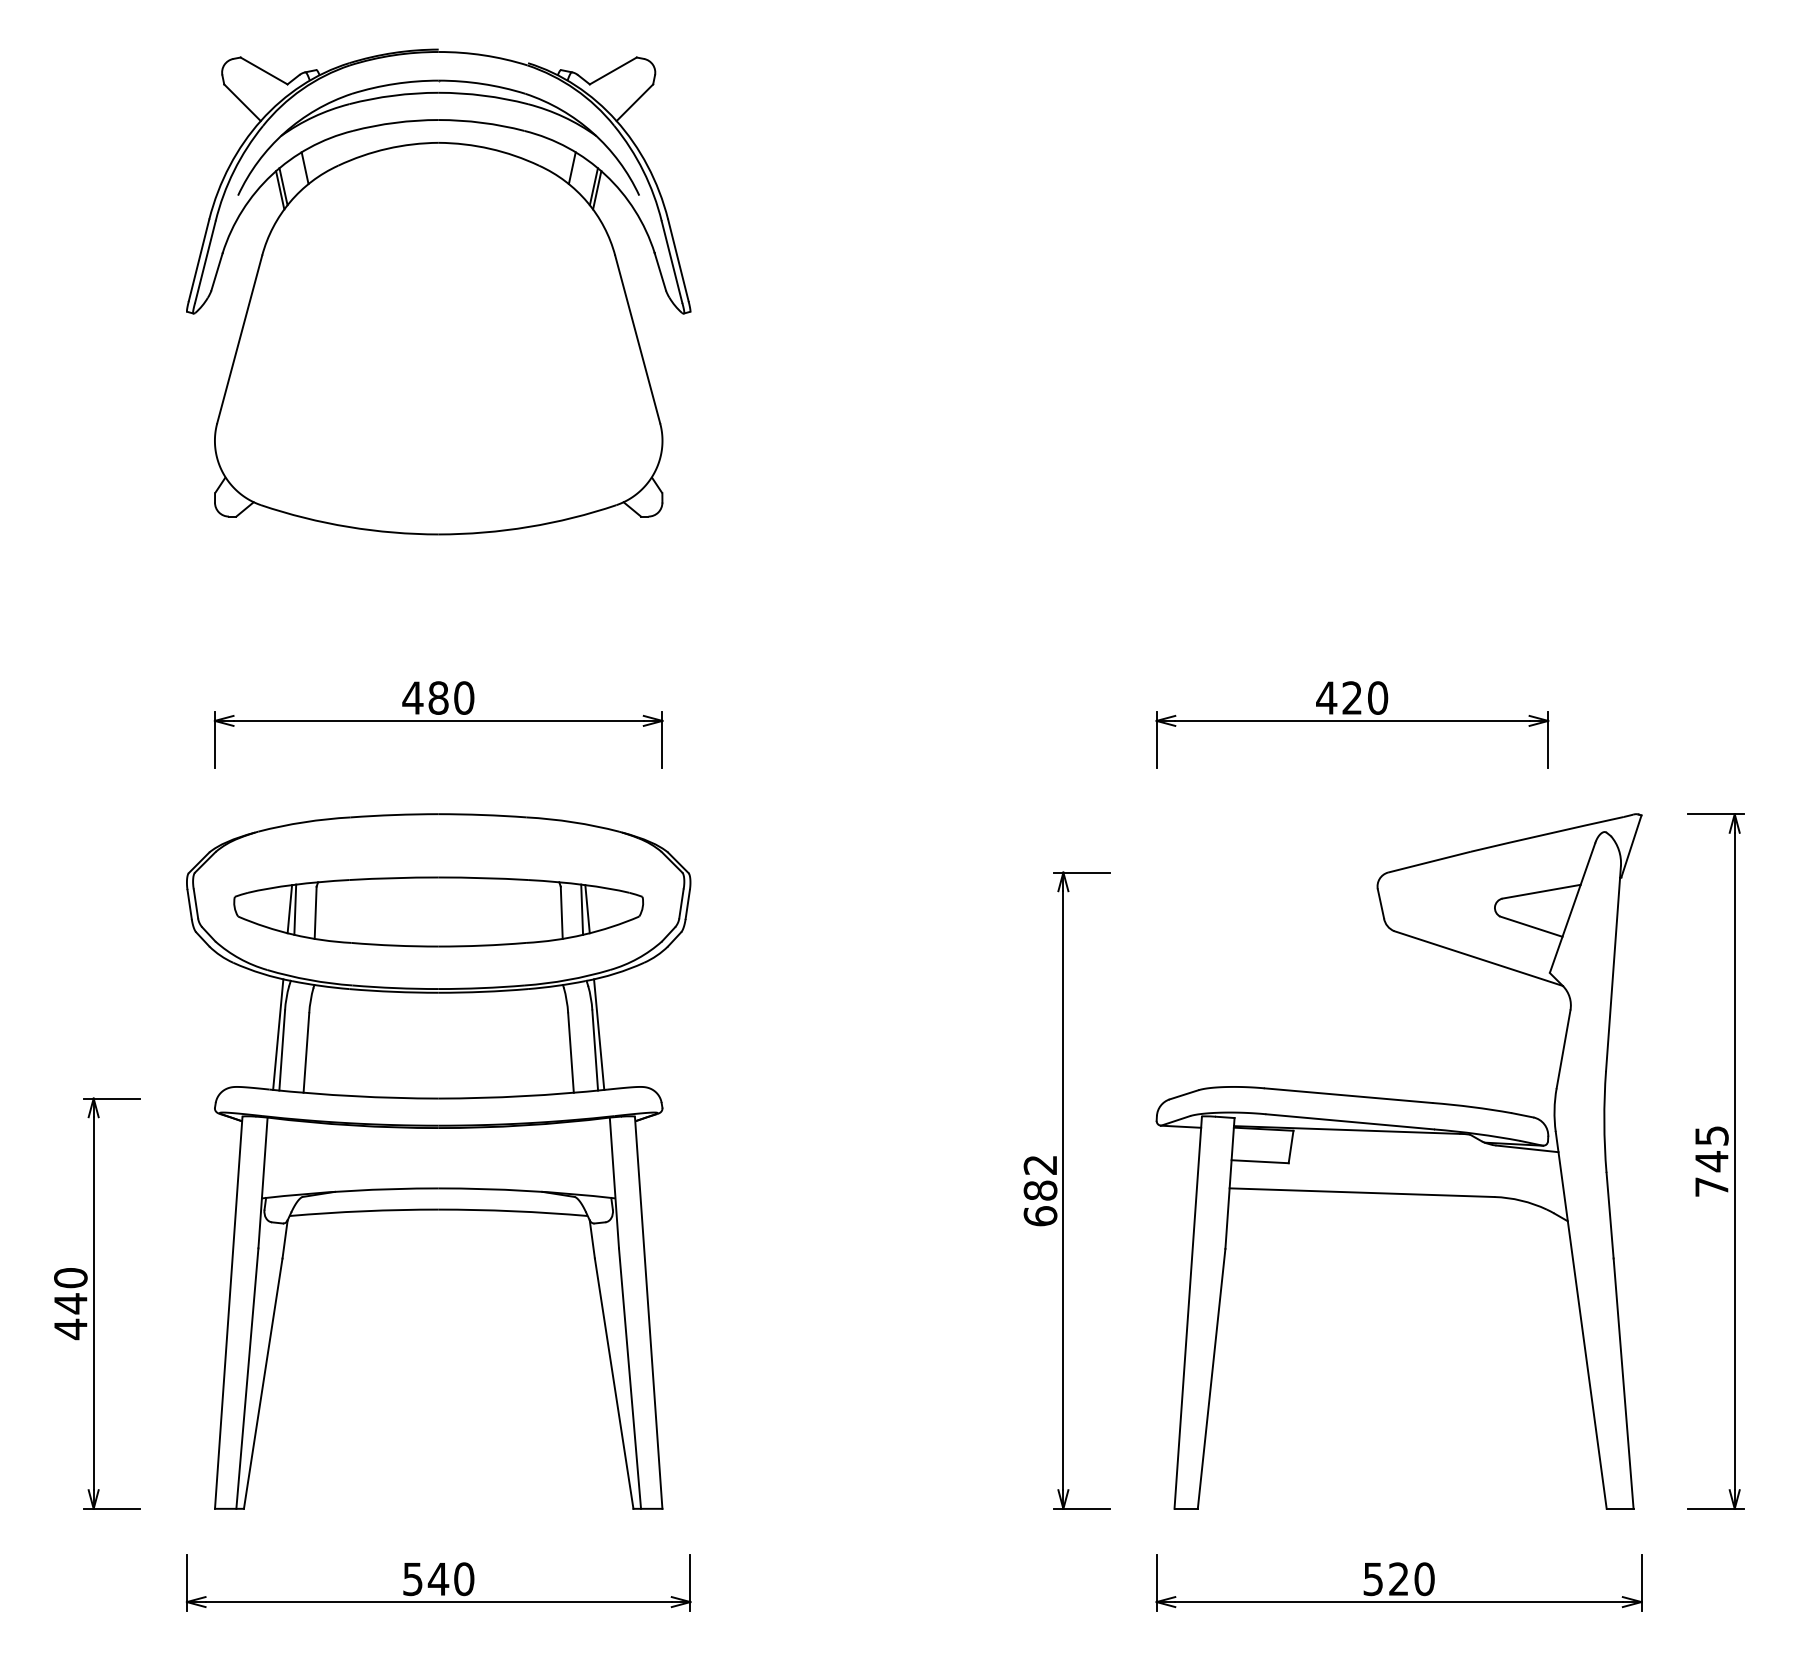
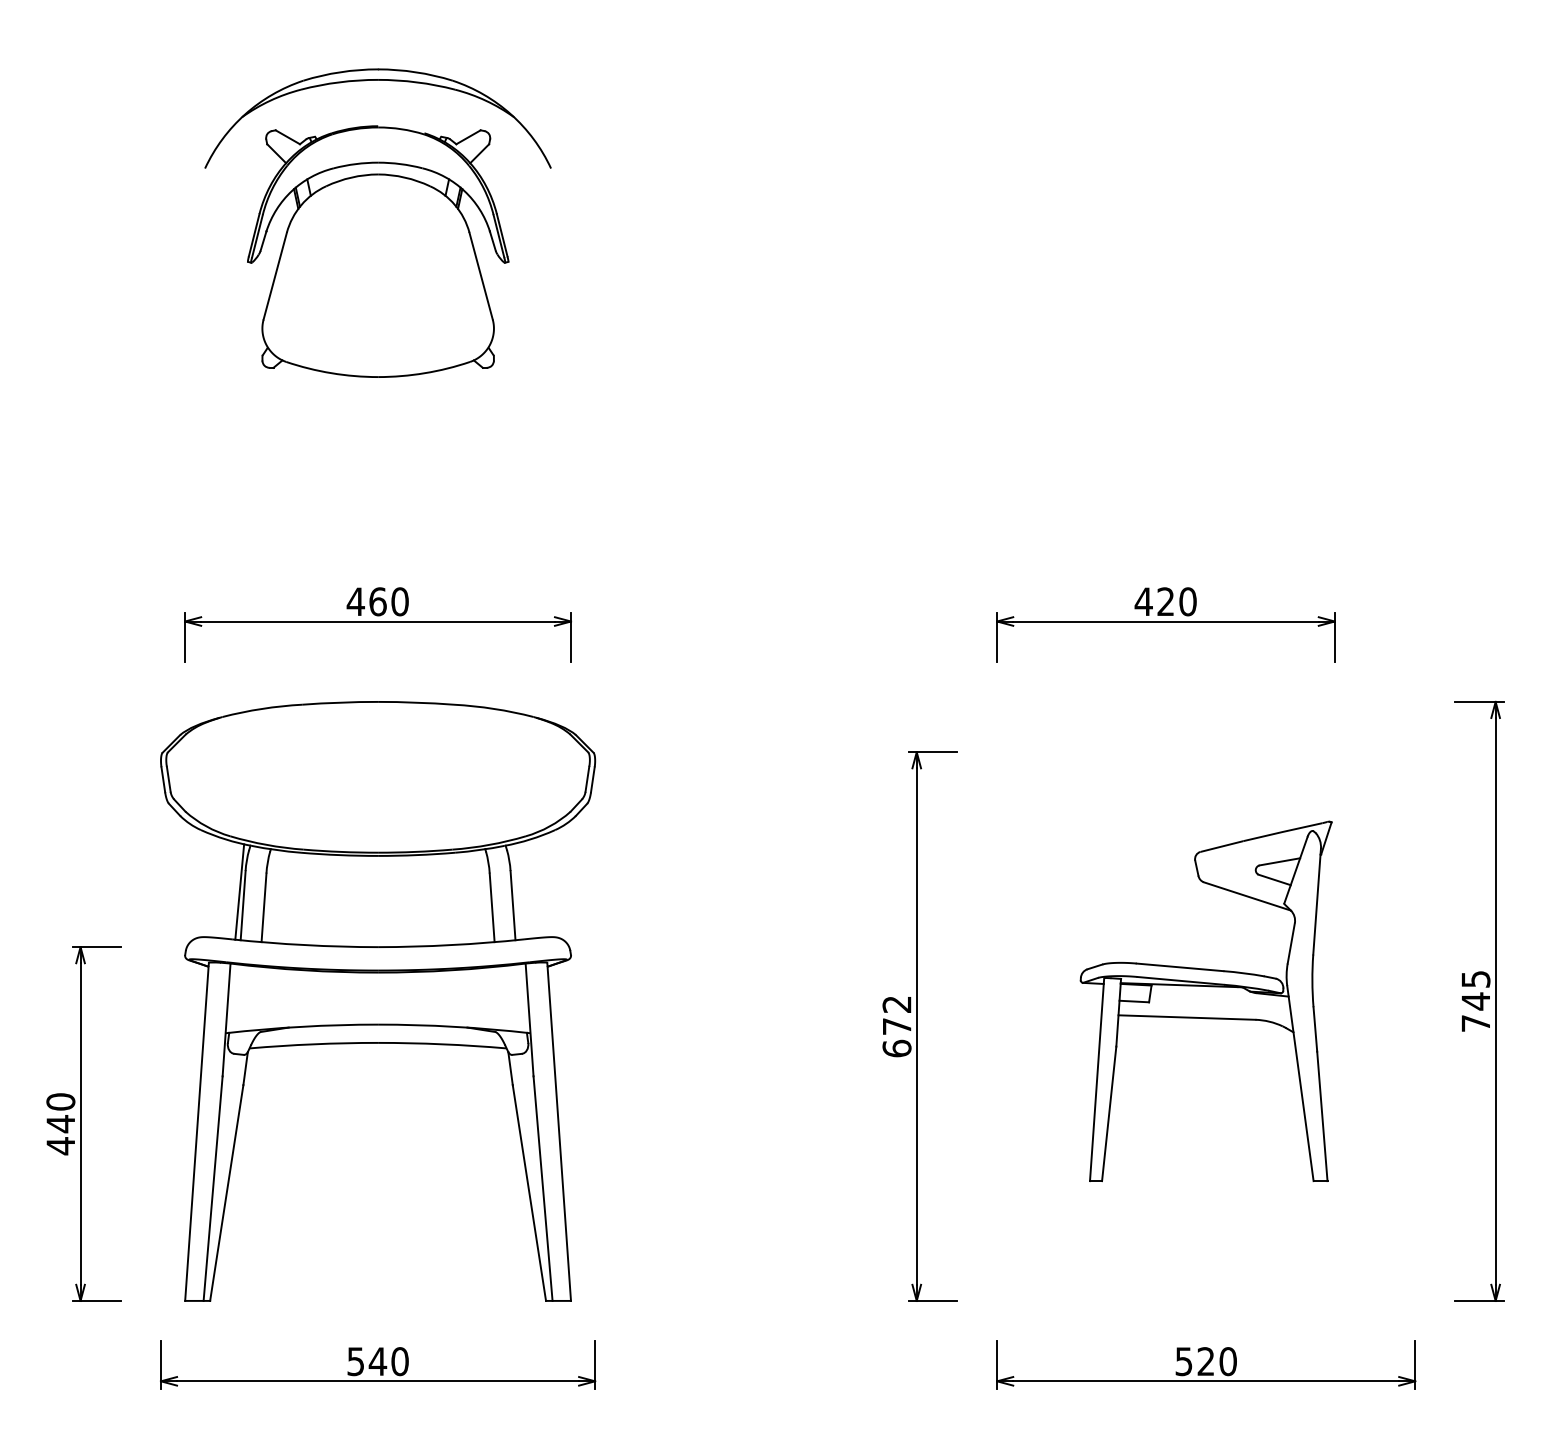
part: (438, 291) -> (377, 251), size x0.6
text: (438, 697) -> (377, 601), 480 -> 460
part: (438, 911) -> (377, 785), removed
line: (599, 1034) -> (516, 891), removed
part: (1398, 1161) -> (1205, 1001), size x0.6
text: (1040, 1190) -> (897, 1026), 682 -> 672

